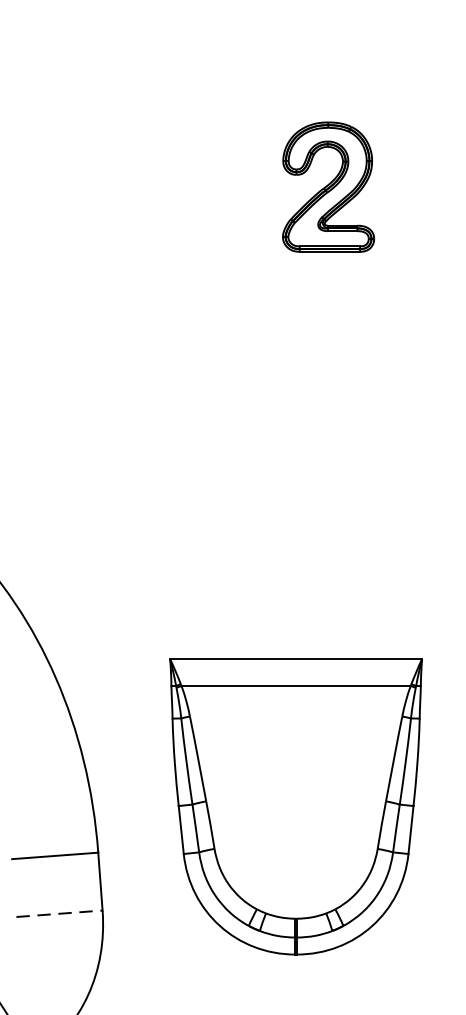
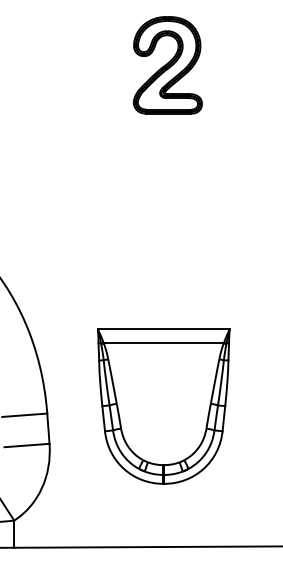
part: (328, 187) -> (167, 65), size x1.43
part: (295, 806) -> (163, 406), moved
line: (60, 913) -> (27, 445), dashed -> solid

